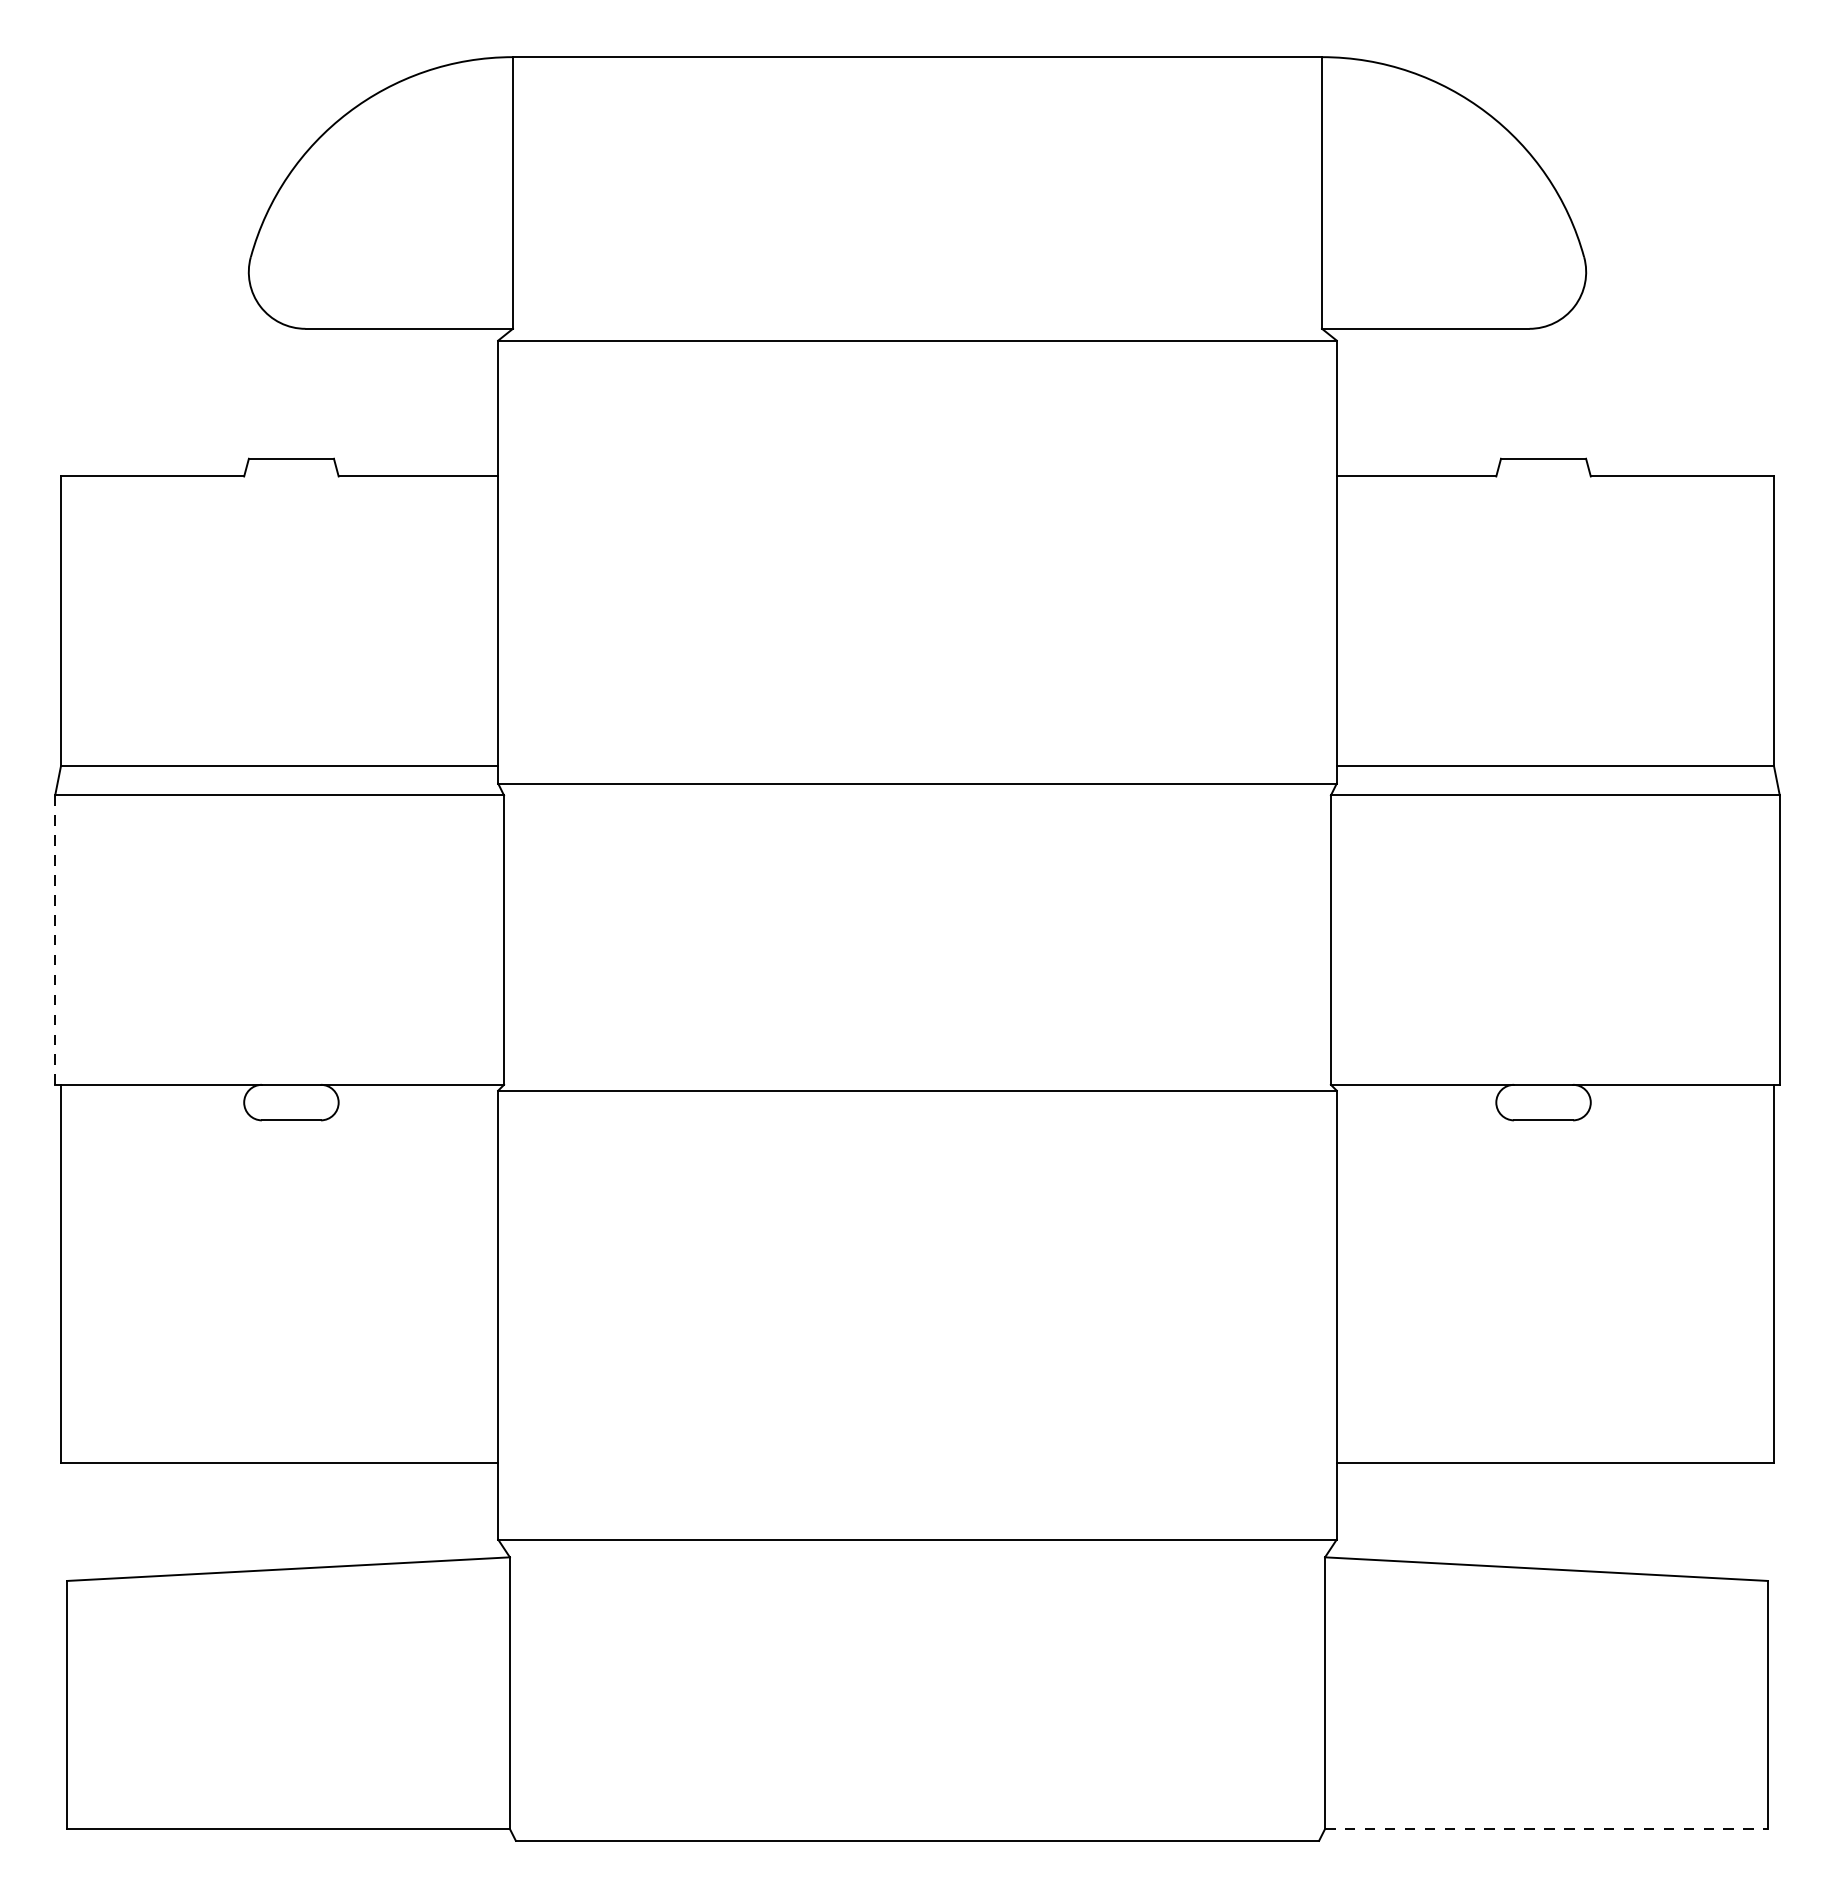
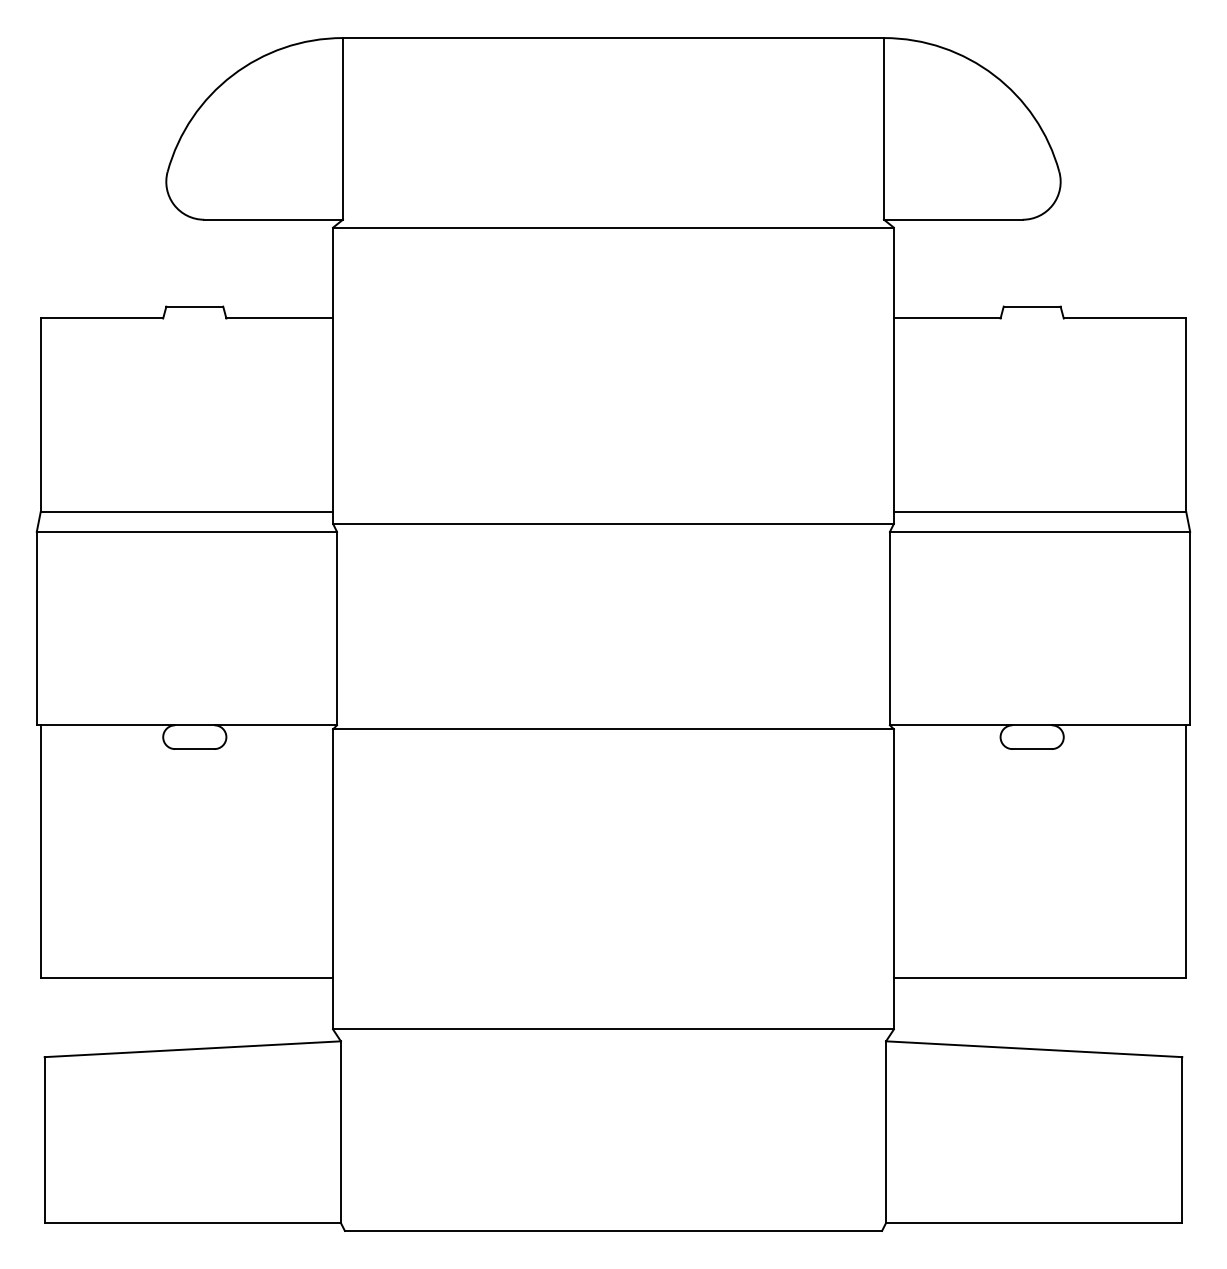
line: (54, 940) -> (36, 628), dashed -> solid
line: (1547, 1829) -> (1034, 1223), dashed -> solid

